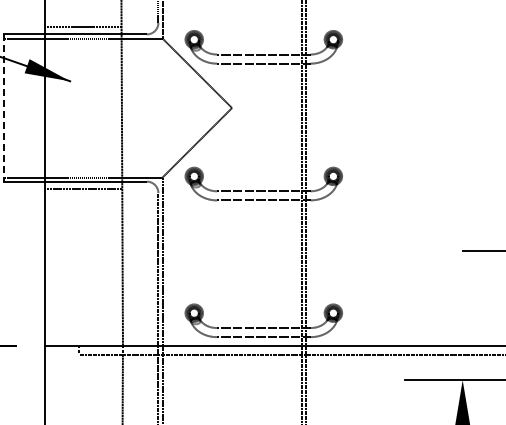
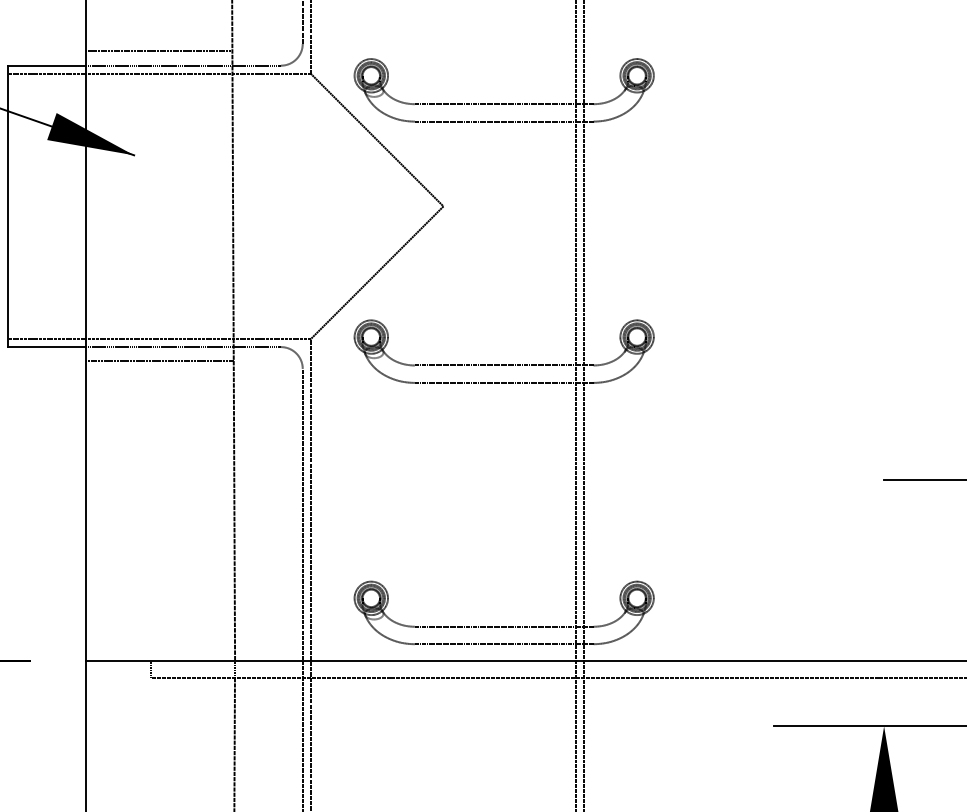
line: (4, 108) -> (8, 207), dashed -> solid

